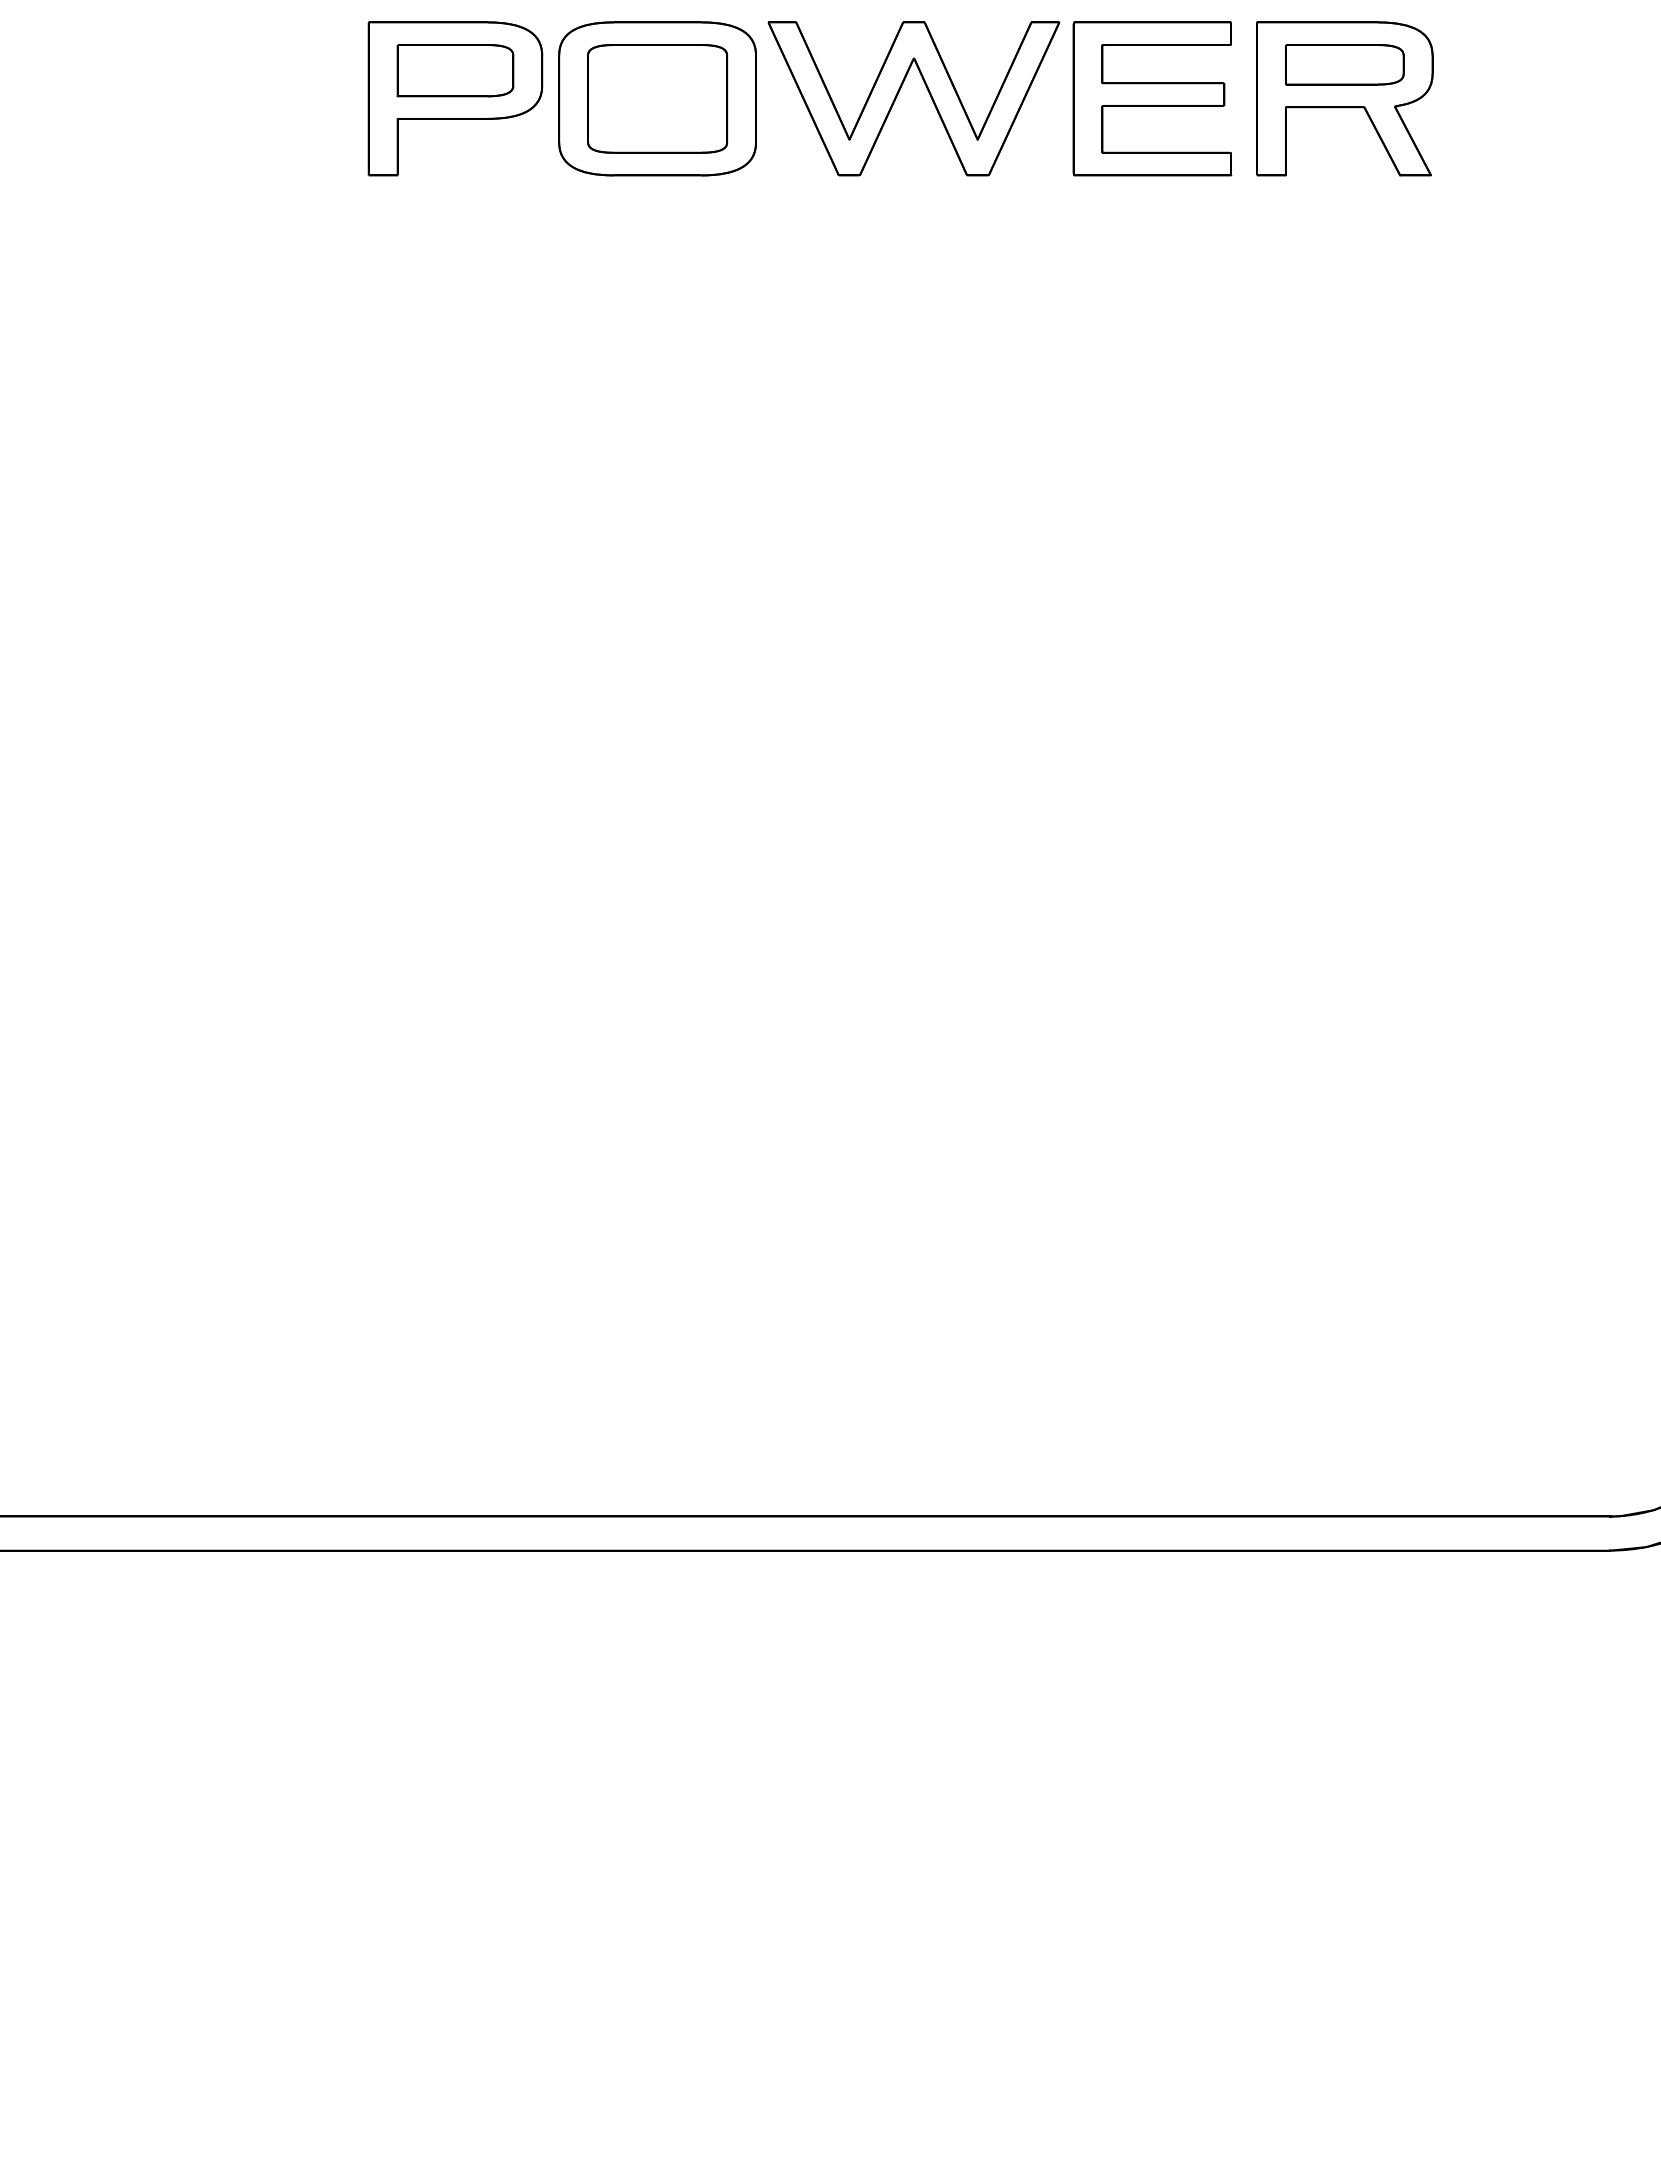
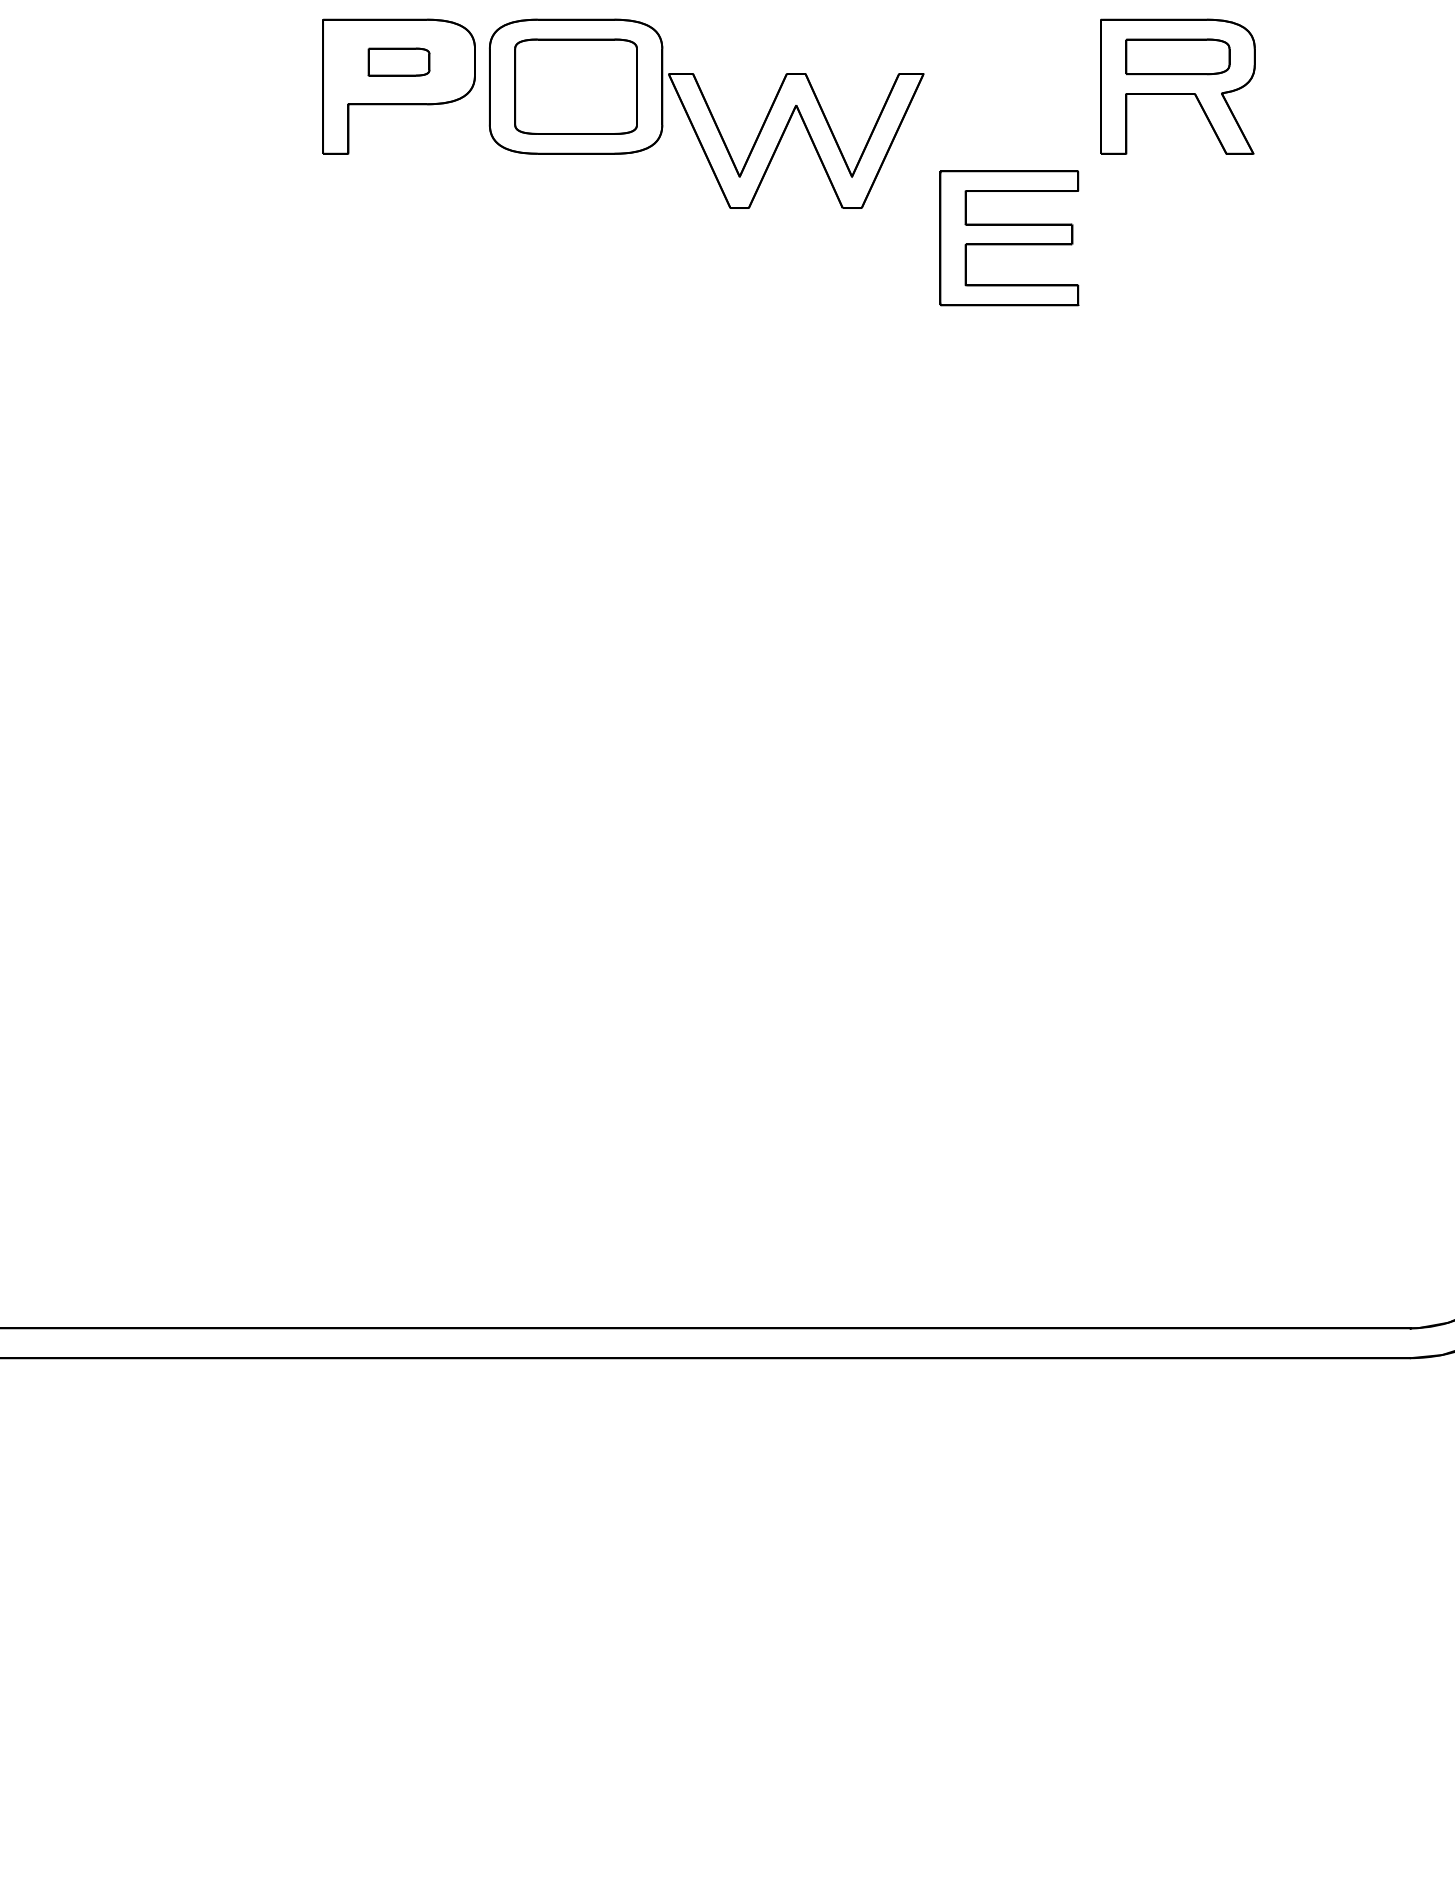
part: (455, 70) -> (399, 61), size x0.6
part: (899, 92) -> (783, 135), moved
part: (1152, 98) -> (1009, 237), moved

